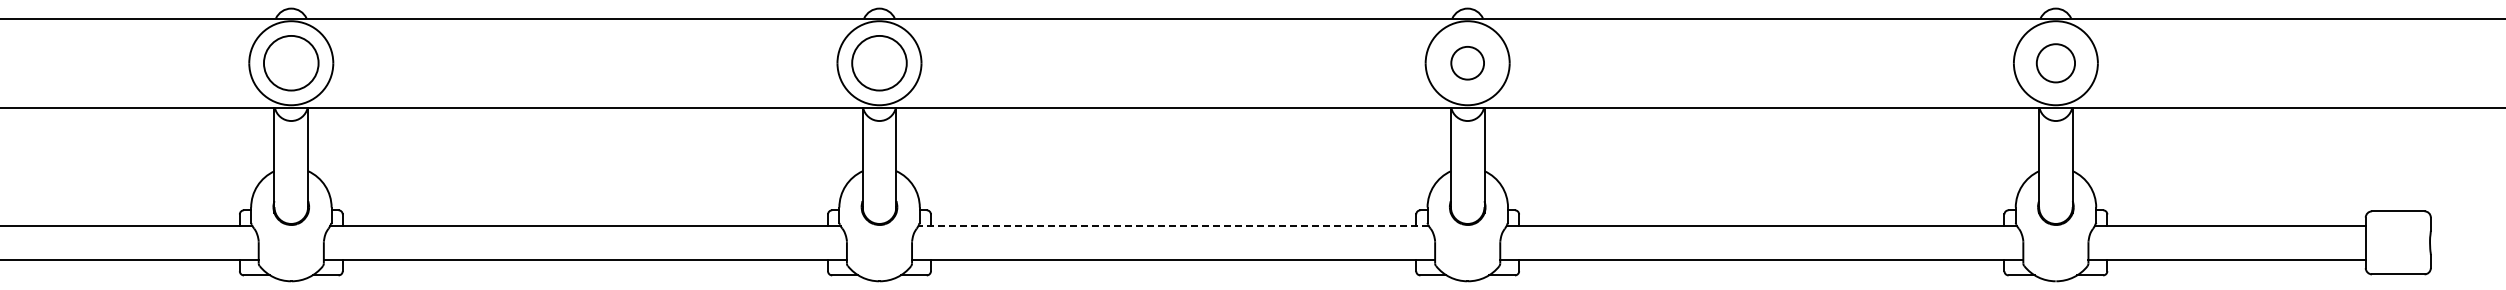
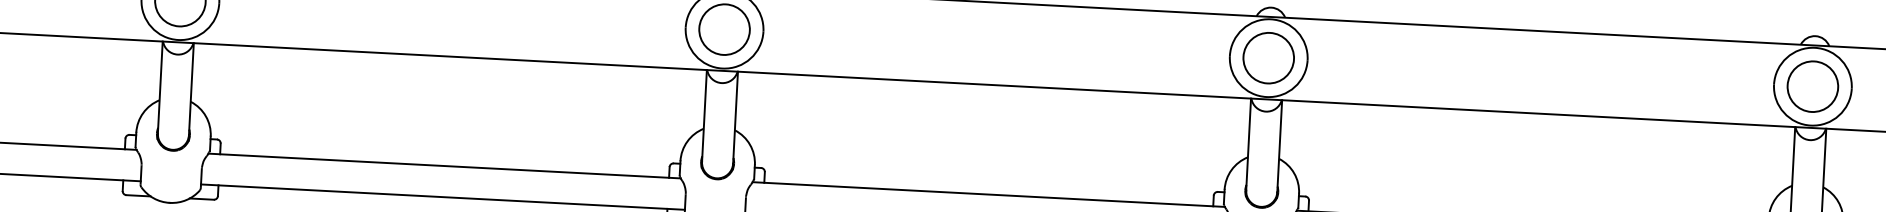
circle: (1467, 62) -> (1268, 57), size x1.67
circle: (2055, 63) -> (1812, 86), size x1.43
line: (1173, 226) -> (988, 194), dashed -> solid

